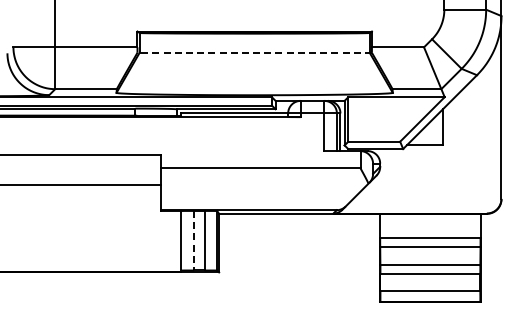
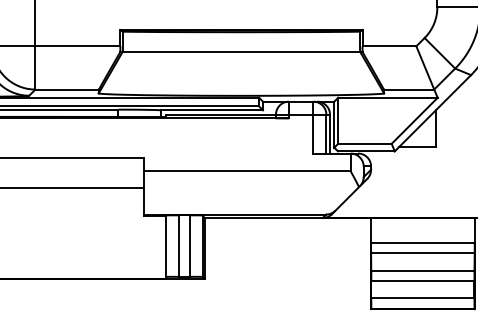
line: (254, 52) -> (241, 51), dashed -> solid
line: (194, 240) -> (179, 245), dashed -> solid

